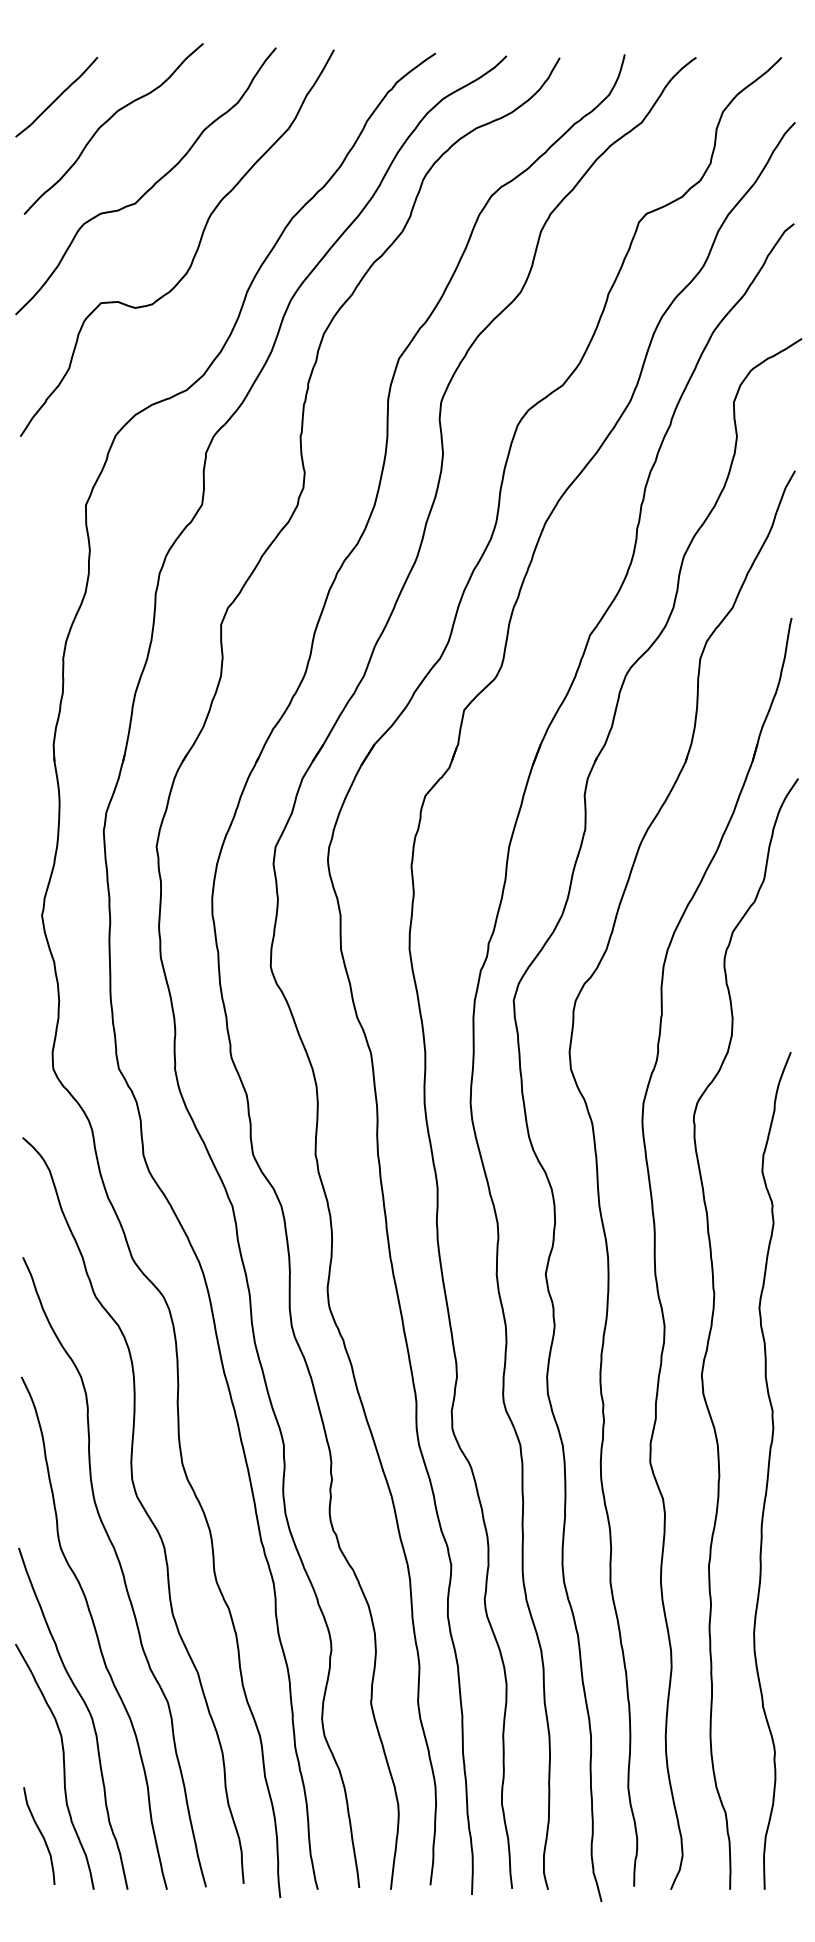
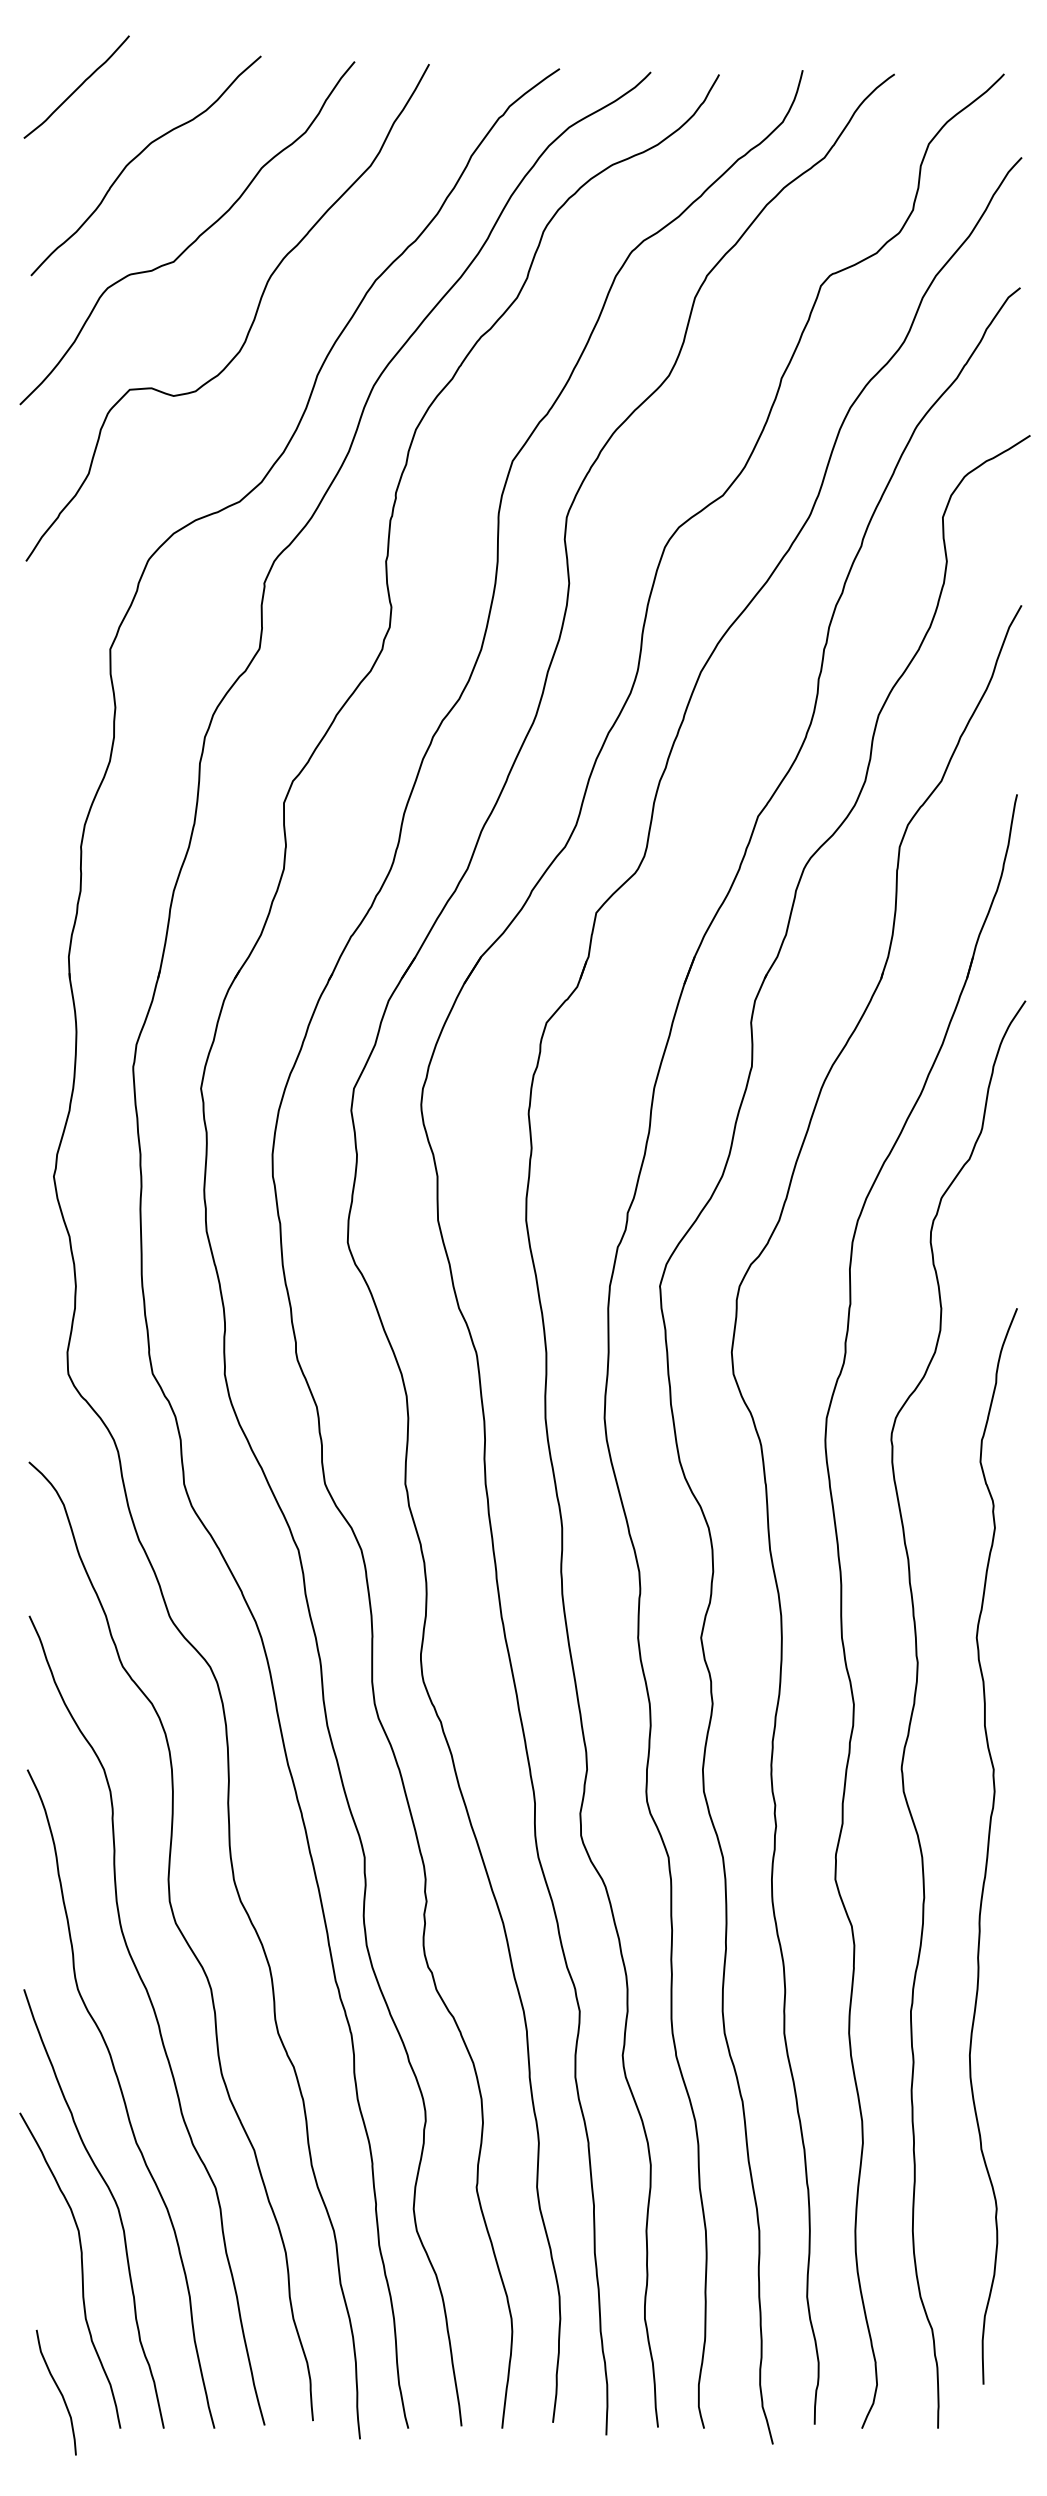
curve: (57, 97) -> (77, 87), moved
curve: (769, 1470) -> (989, 1846), moved
curve: (40, 1834) -> (58, 2390), moved

